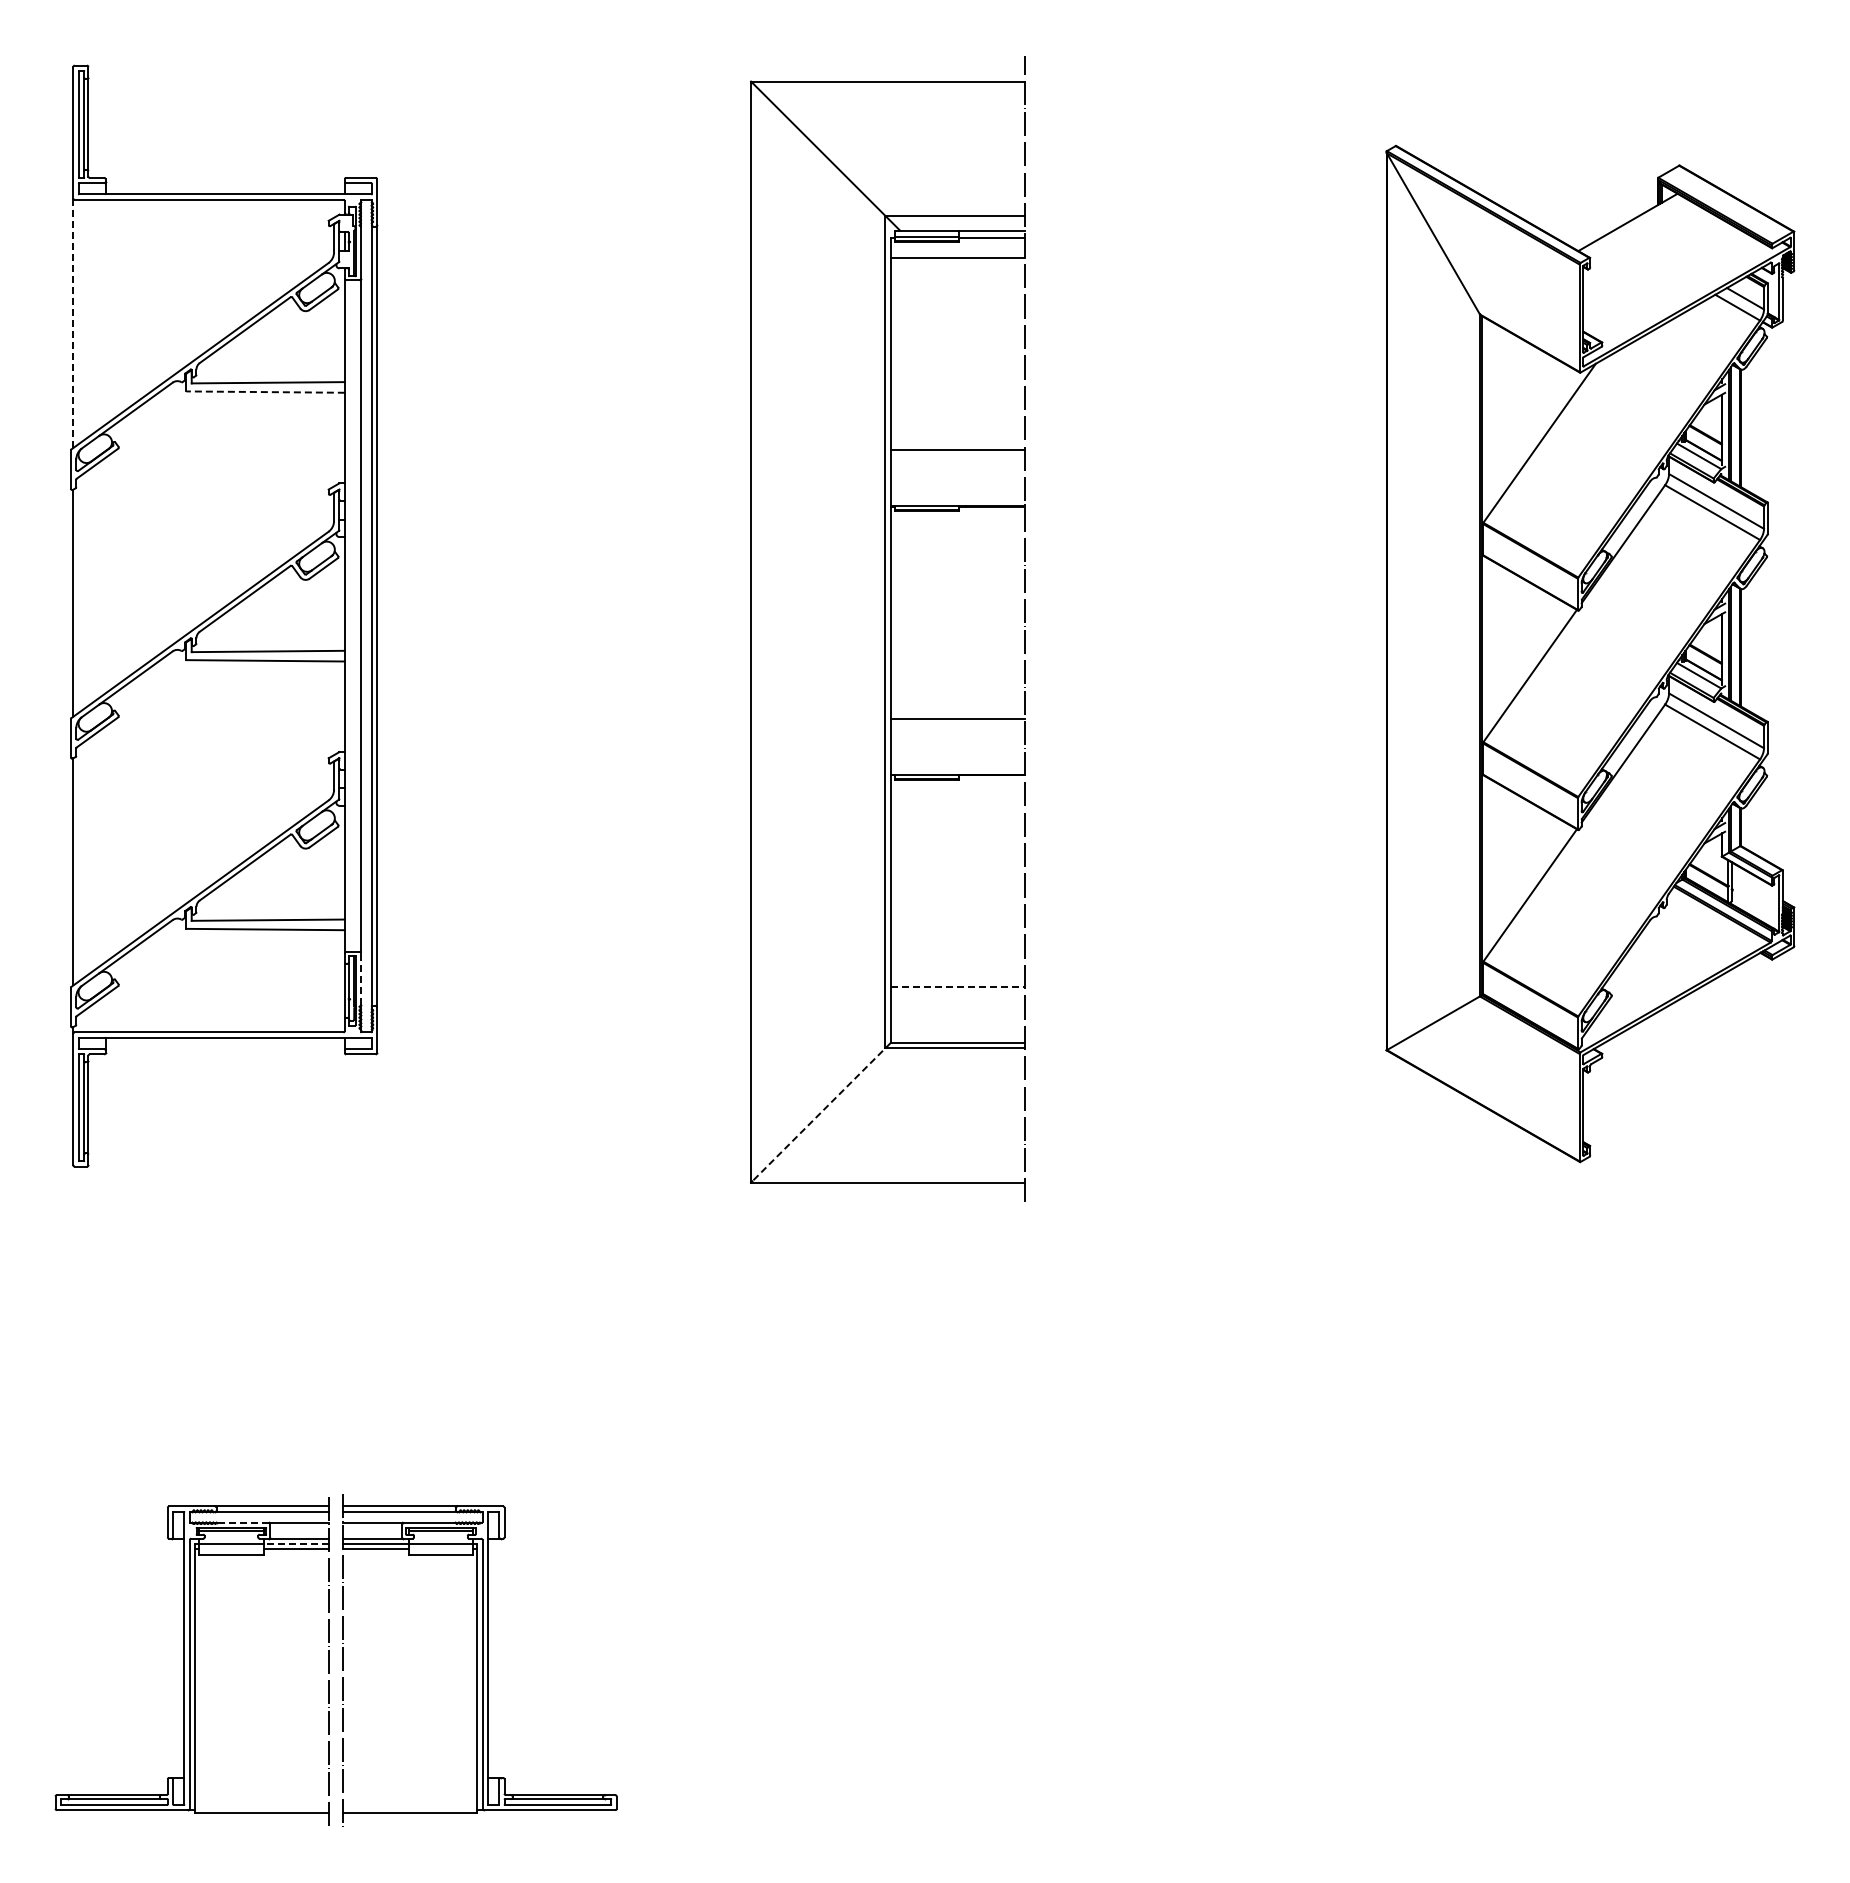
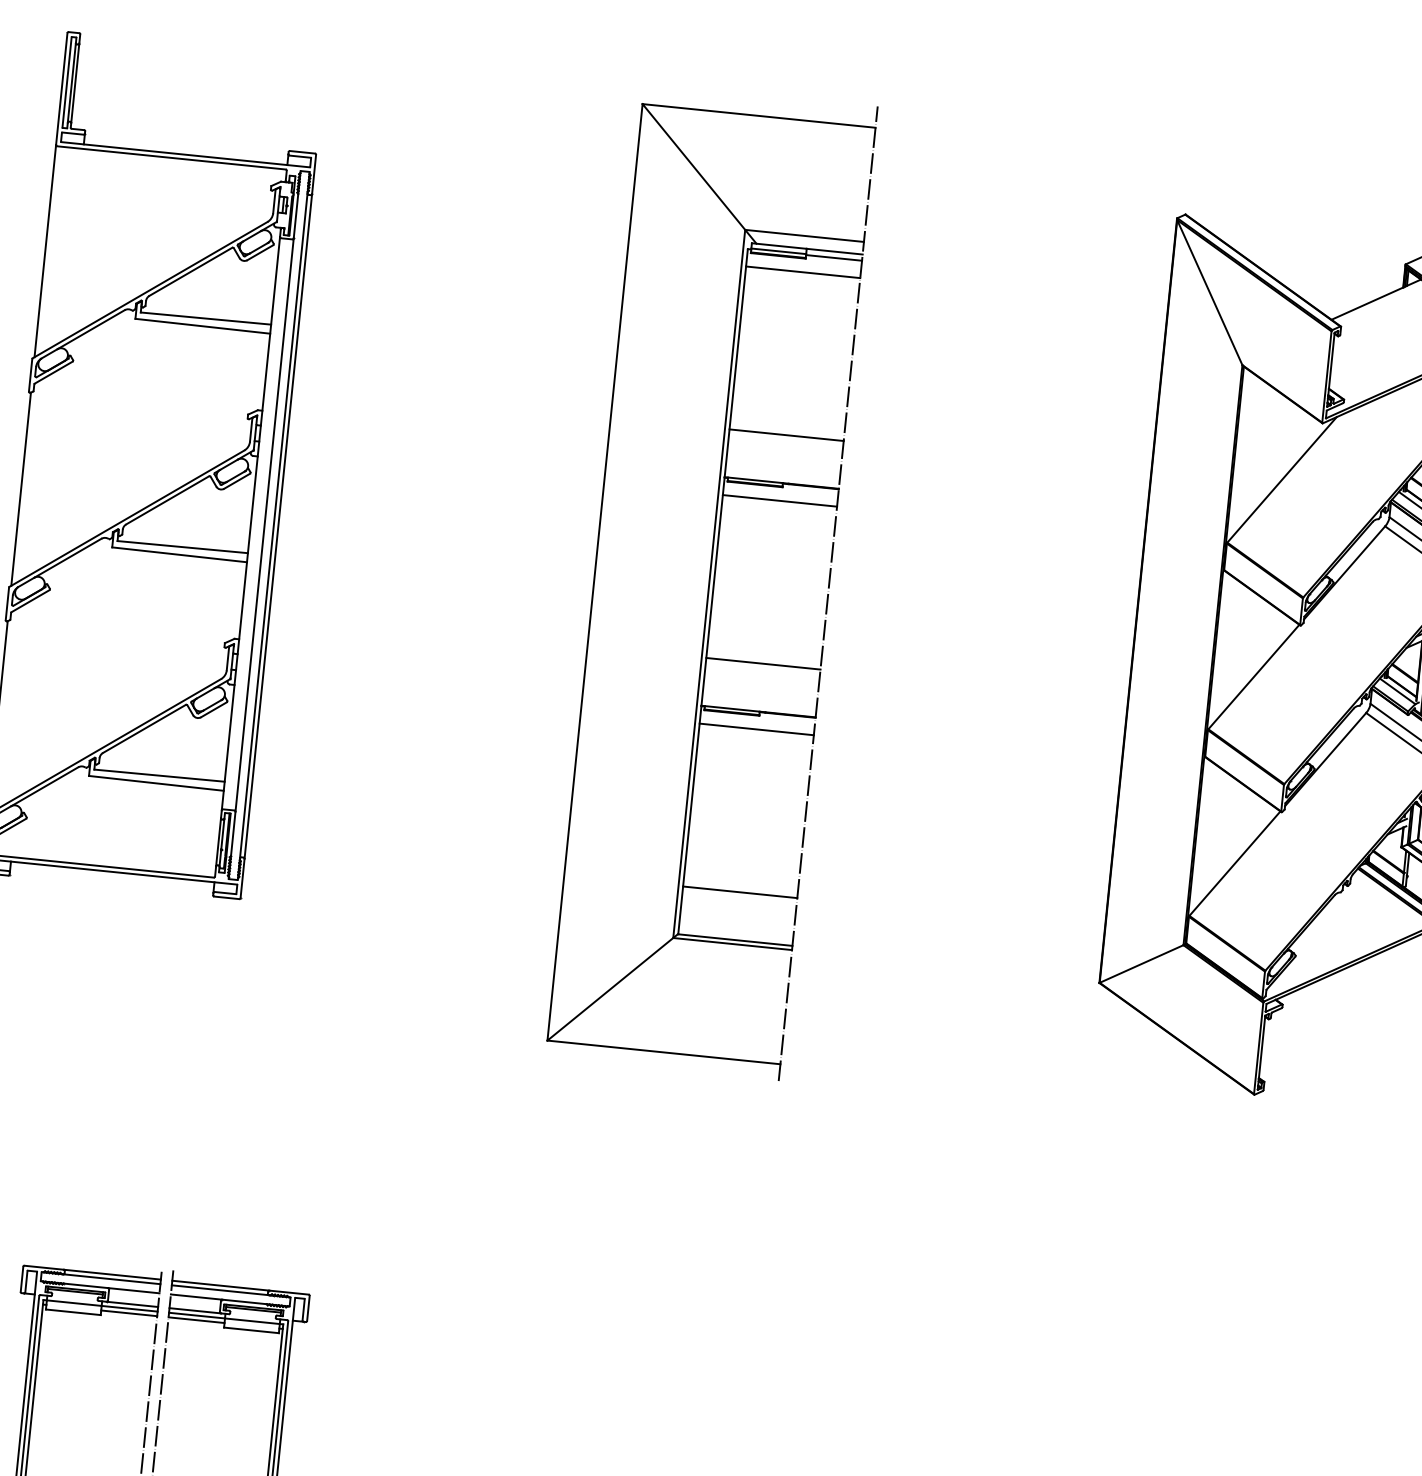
line: (73, 323) -> (45, 251), dashed -> solid
line: (265, 392) -> (202, 326), dashed -> solid
line: (957, 527) -> (779, 501), added
line: (957, 795) -> (756, 729), added
line: (360, 979) -> (232, 834), dashed -> solid
line: (958, 987) -> (740, 892), dashed -> solid
line: (821, 1112) -> (613, 987), dashed -> solid
line: (243, 1522) -> (86, 1285), dashed -> solid
line: (296, 1544) -> (129, 1309), dashed -> solid

